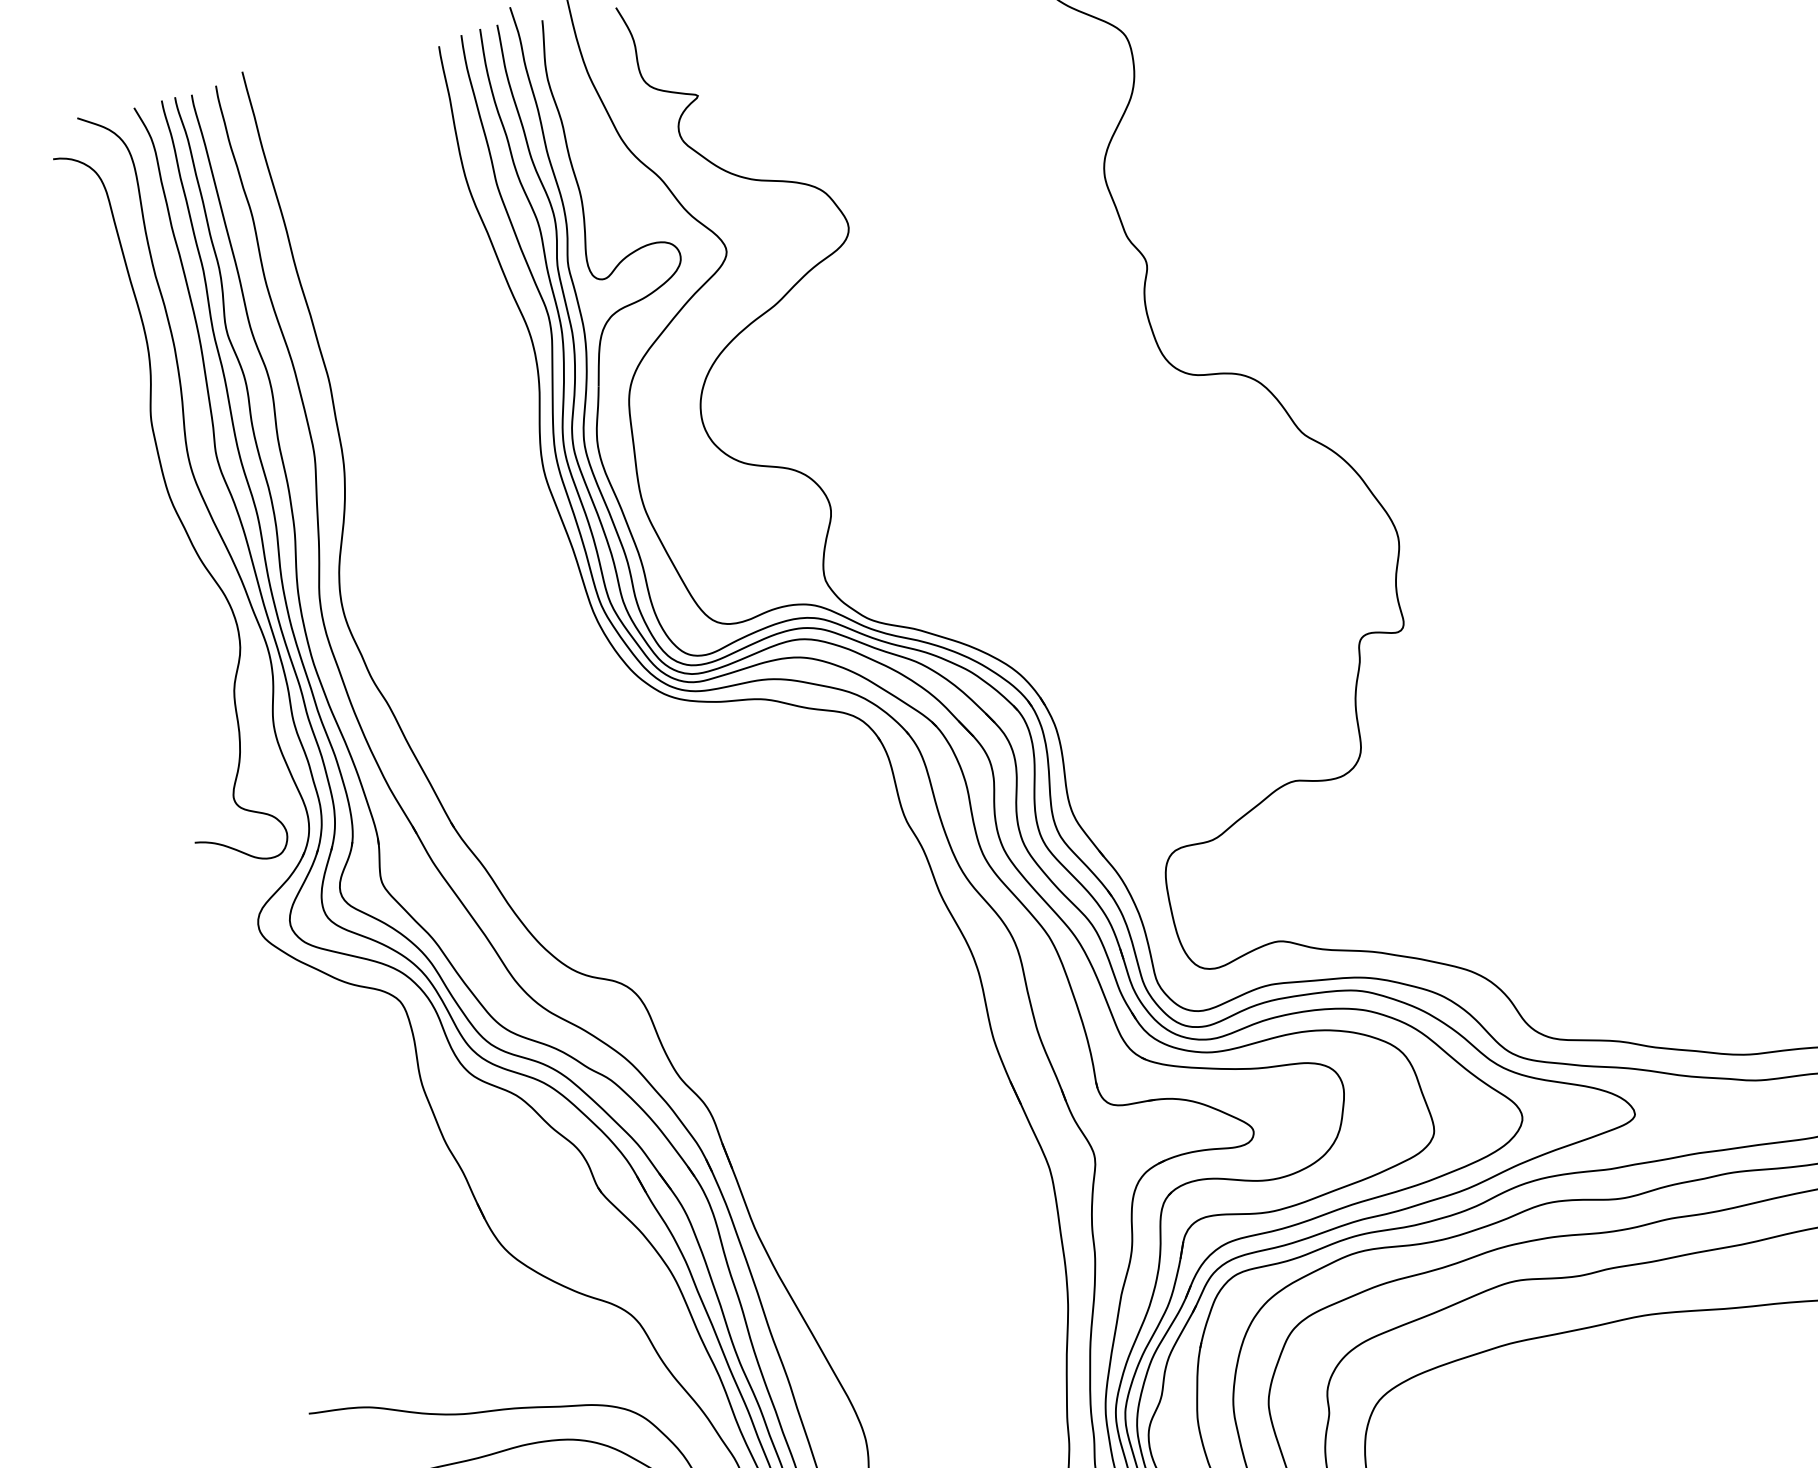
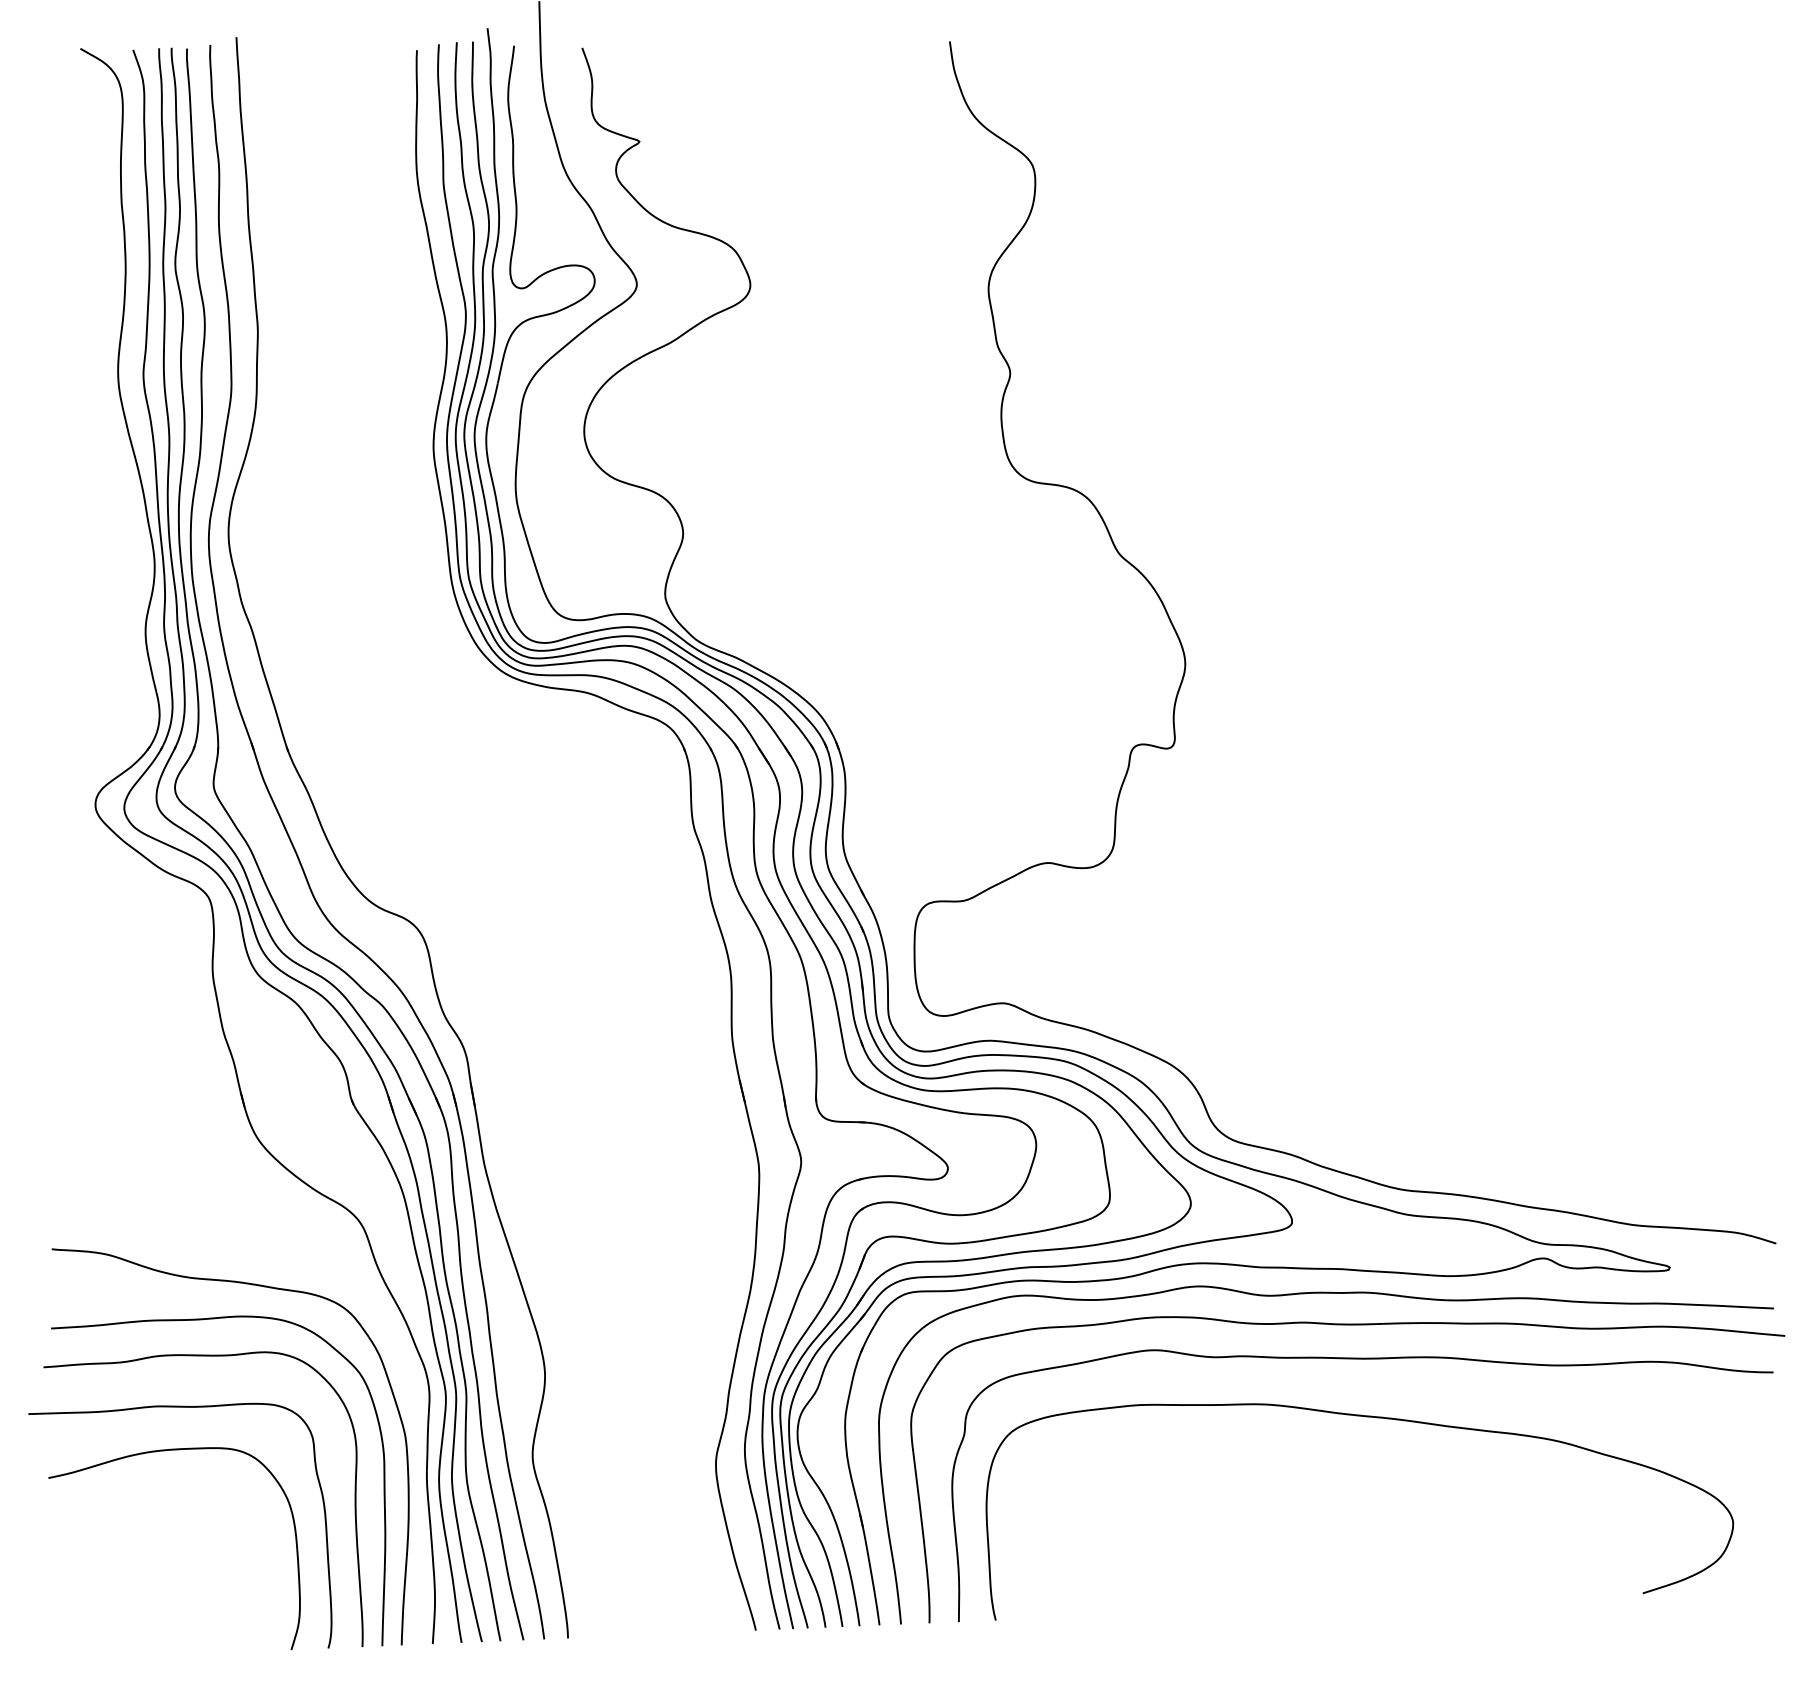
curve: (171, 505) -> (94, 412), removed

